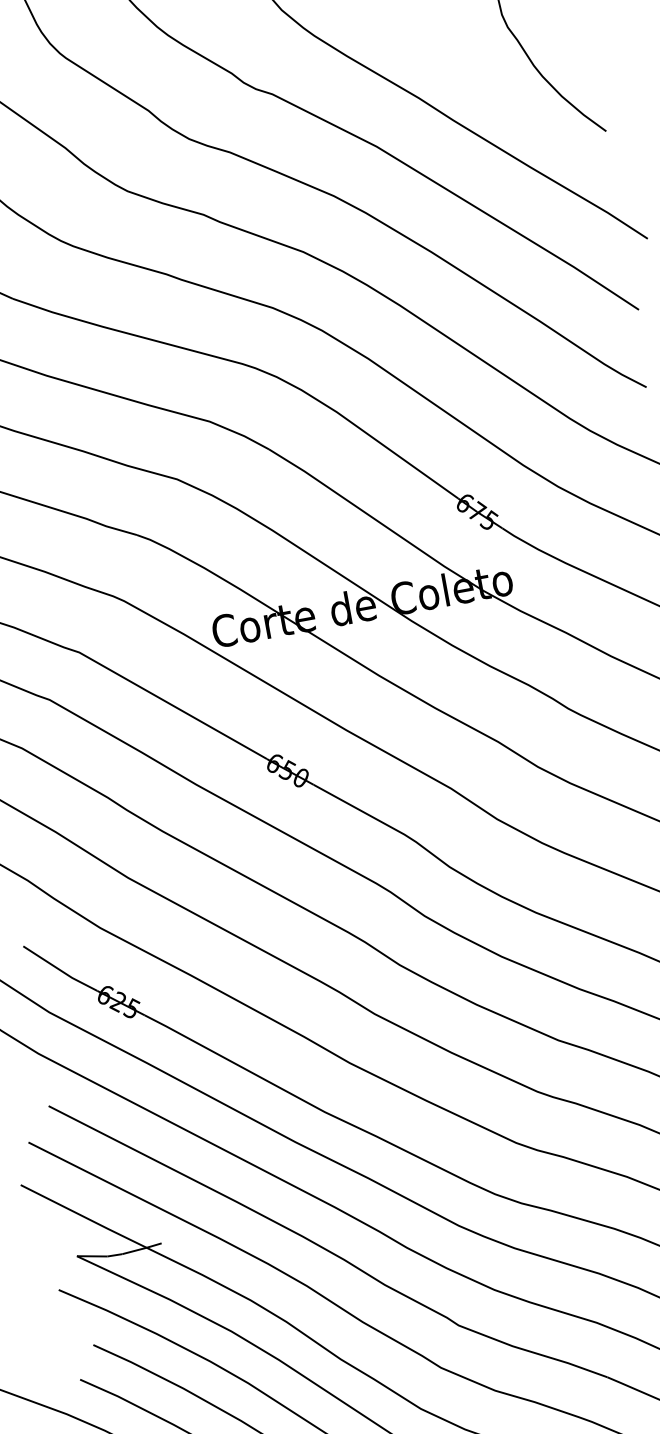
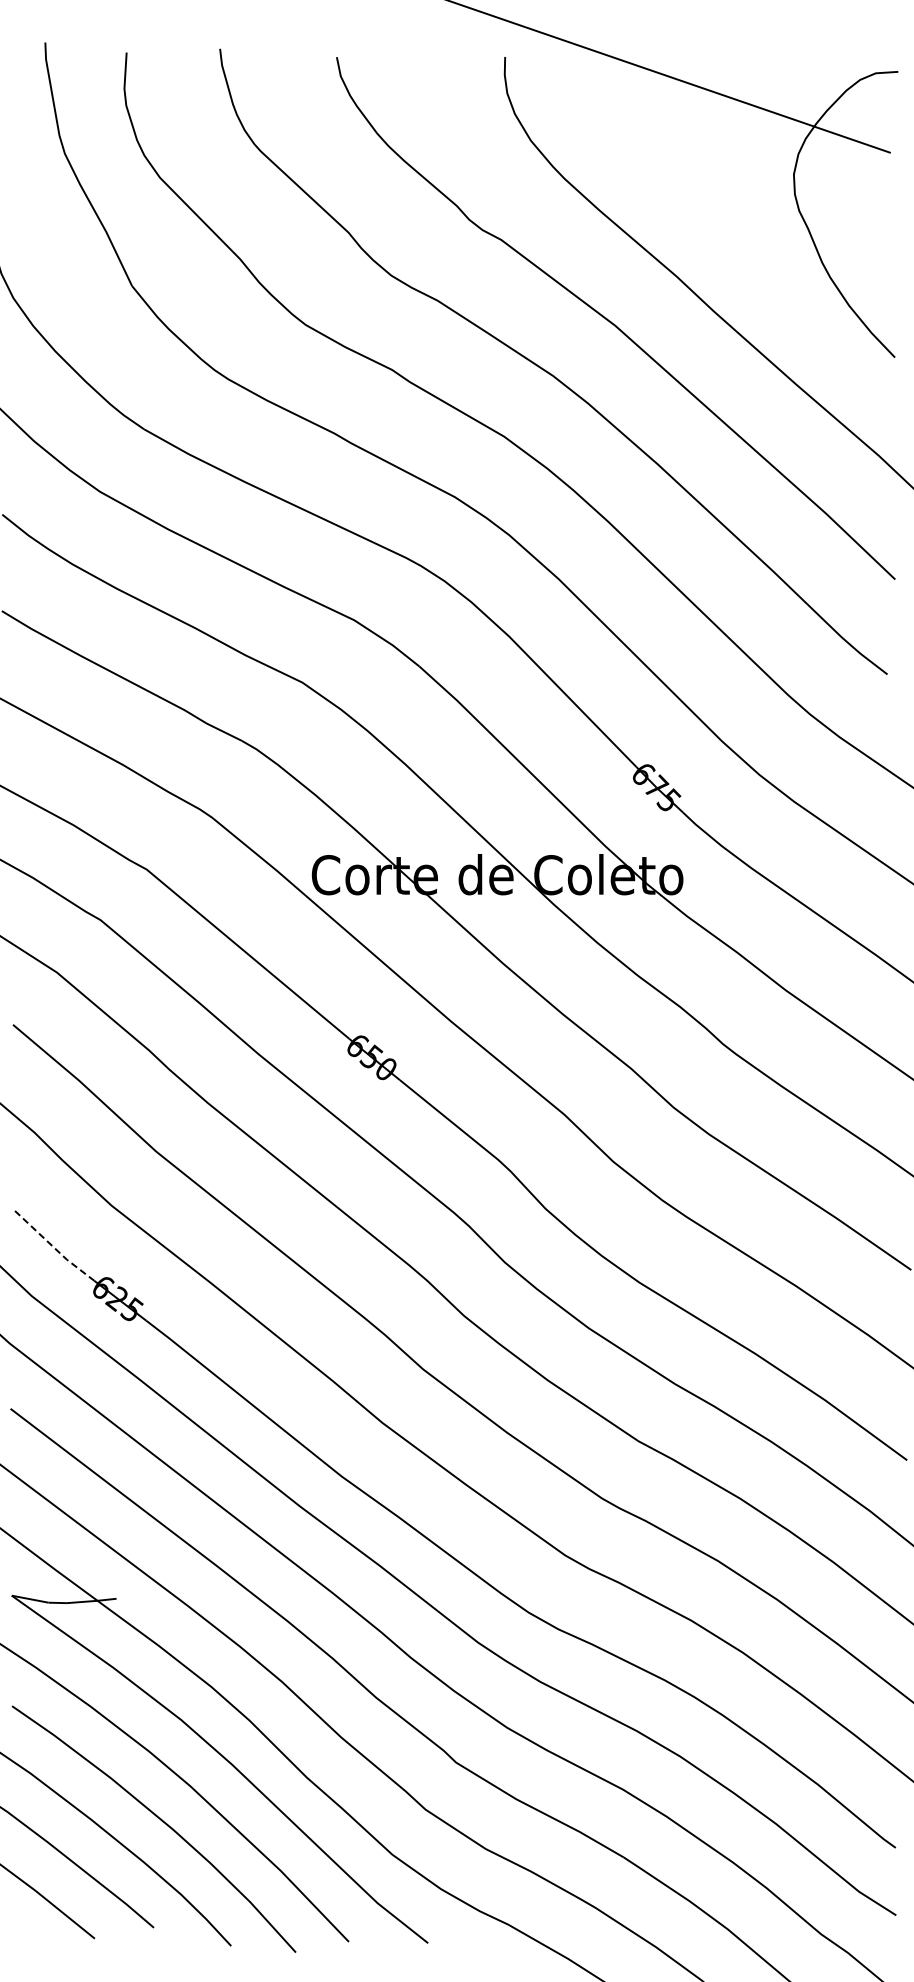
line: (60, 969) -> (54, 1247), solid -> dashed

